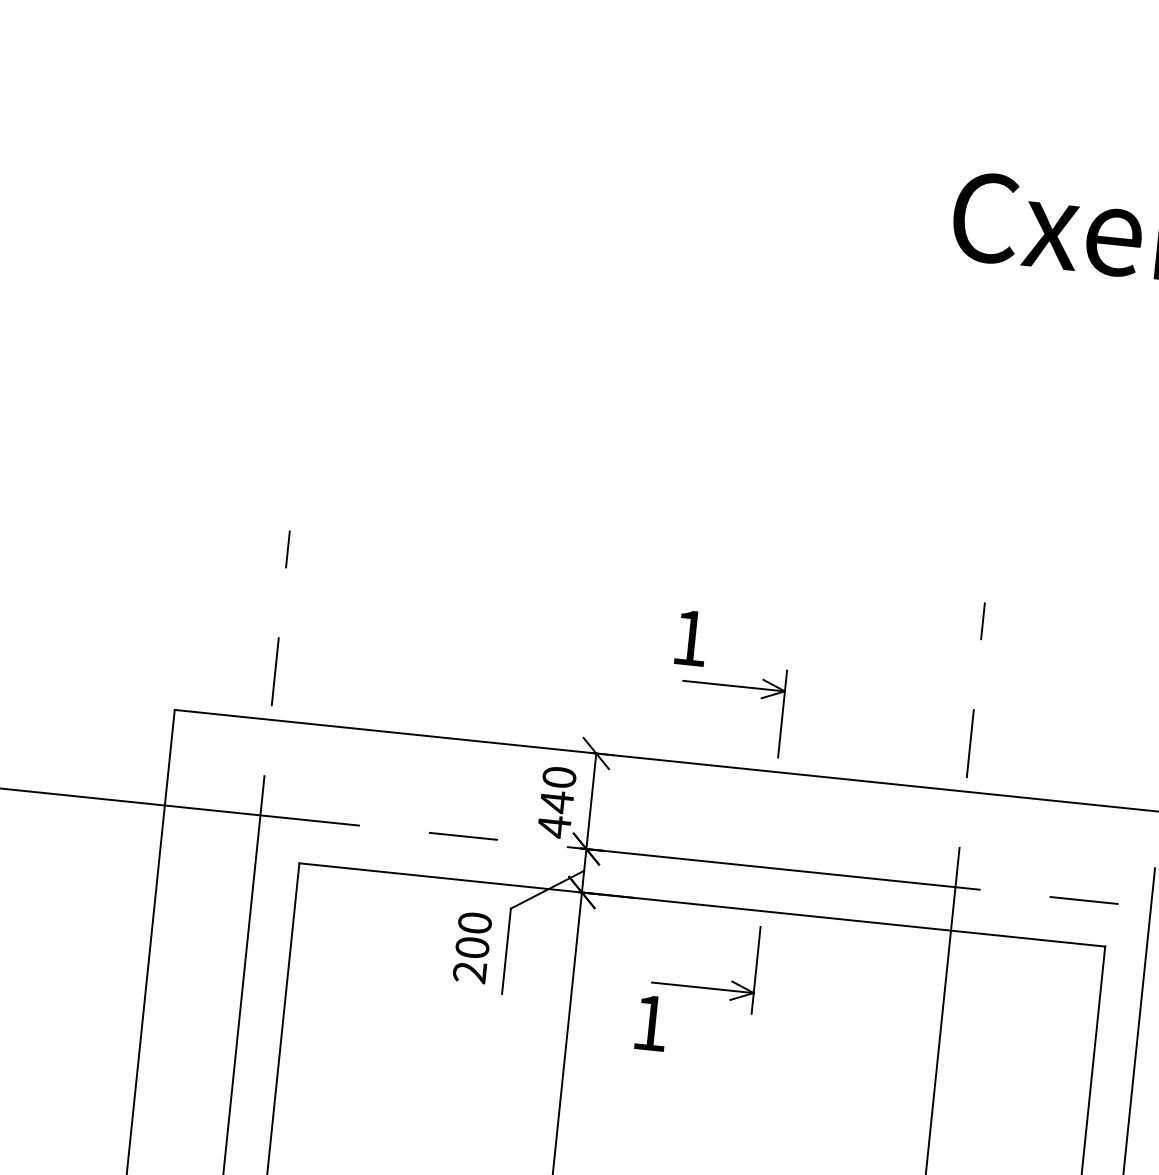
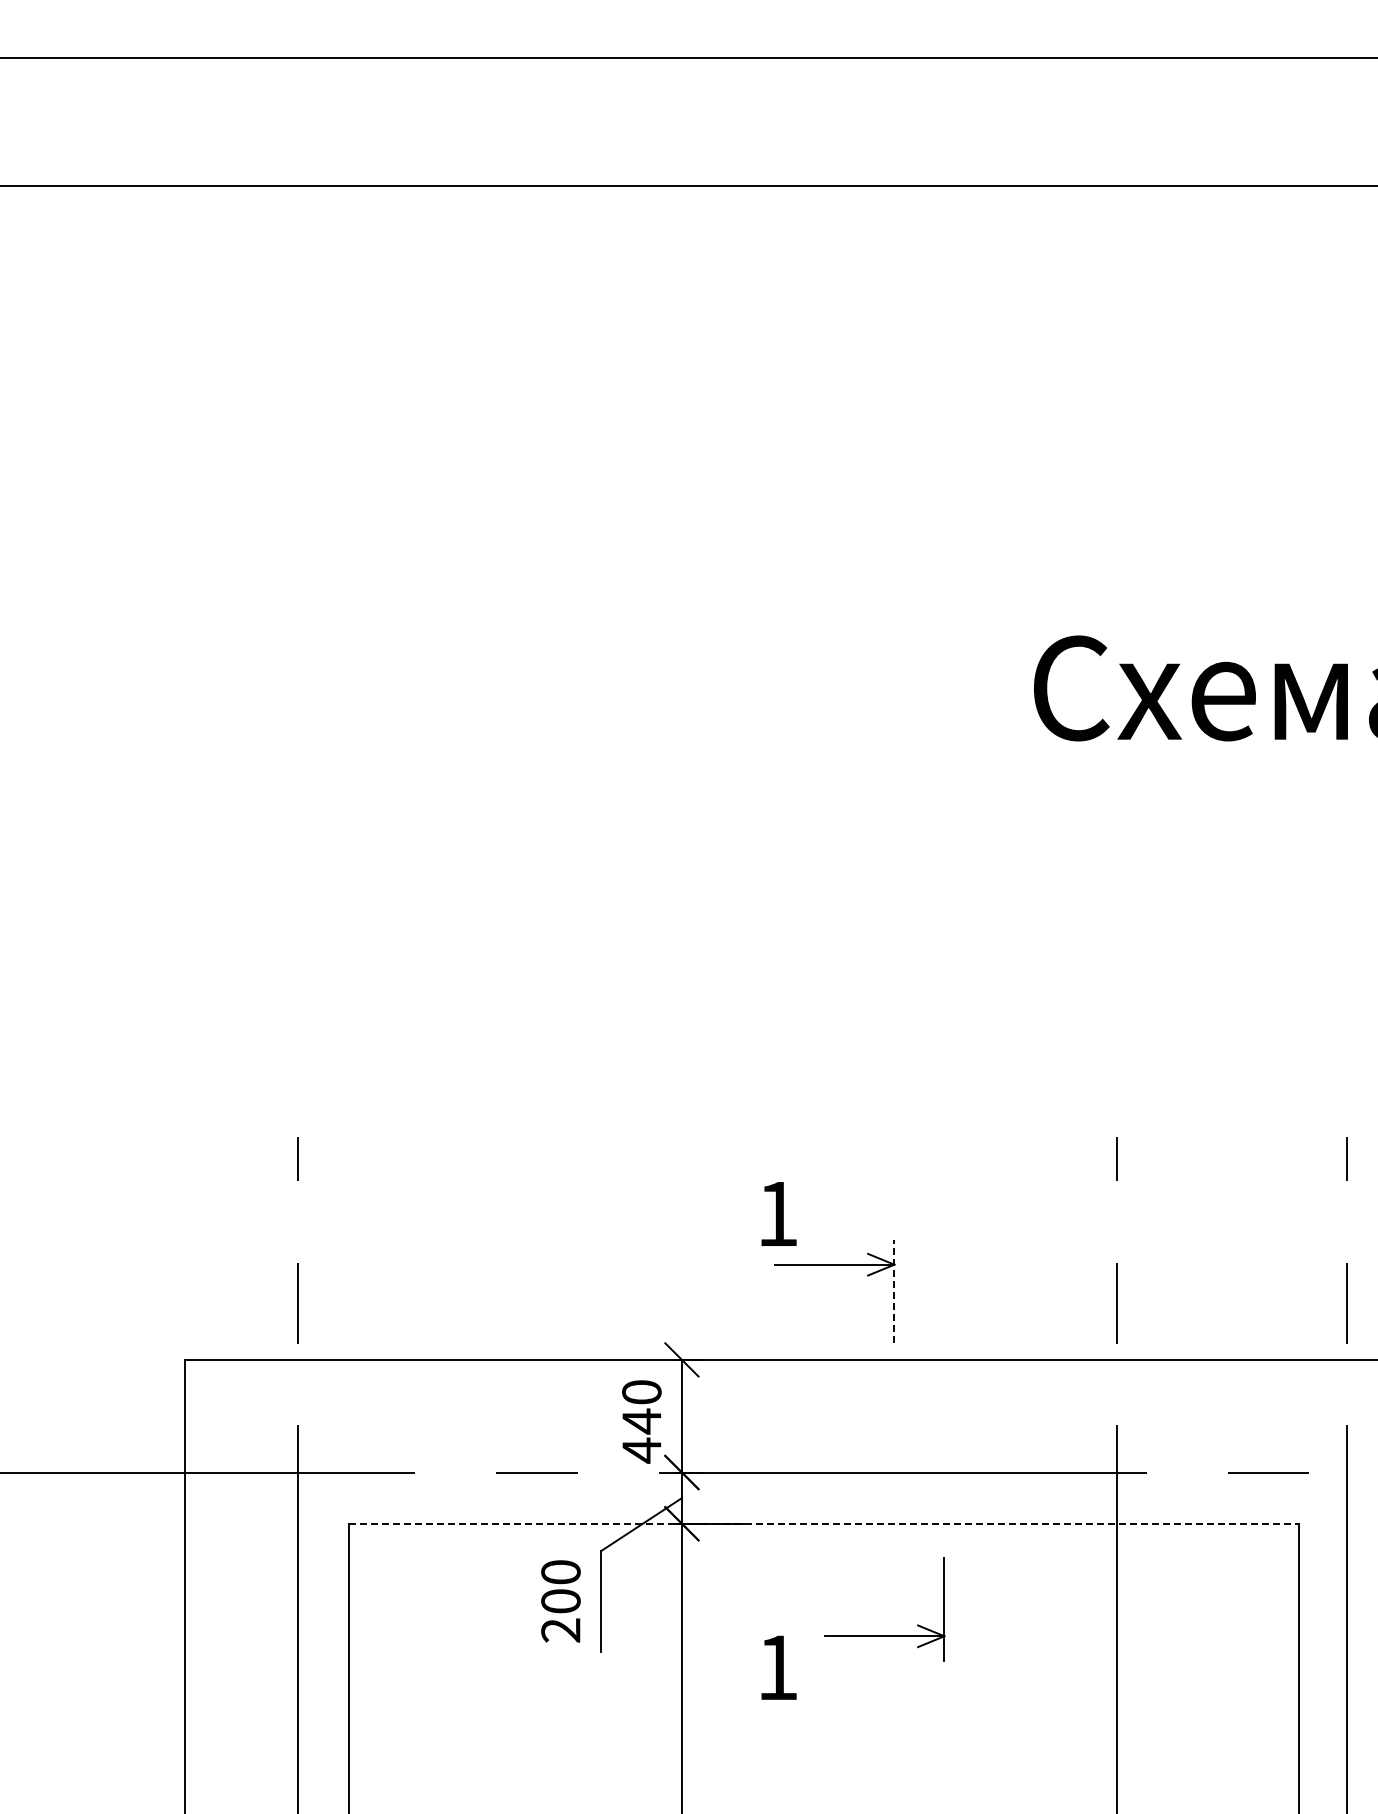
line: (782, 713) -> (894, 1290), solid -> dashed
line: (702, 904) -> (823, 1523), solid -> dashed
part: (702, 987) -> (884, 1635), moved

